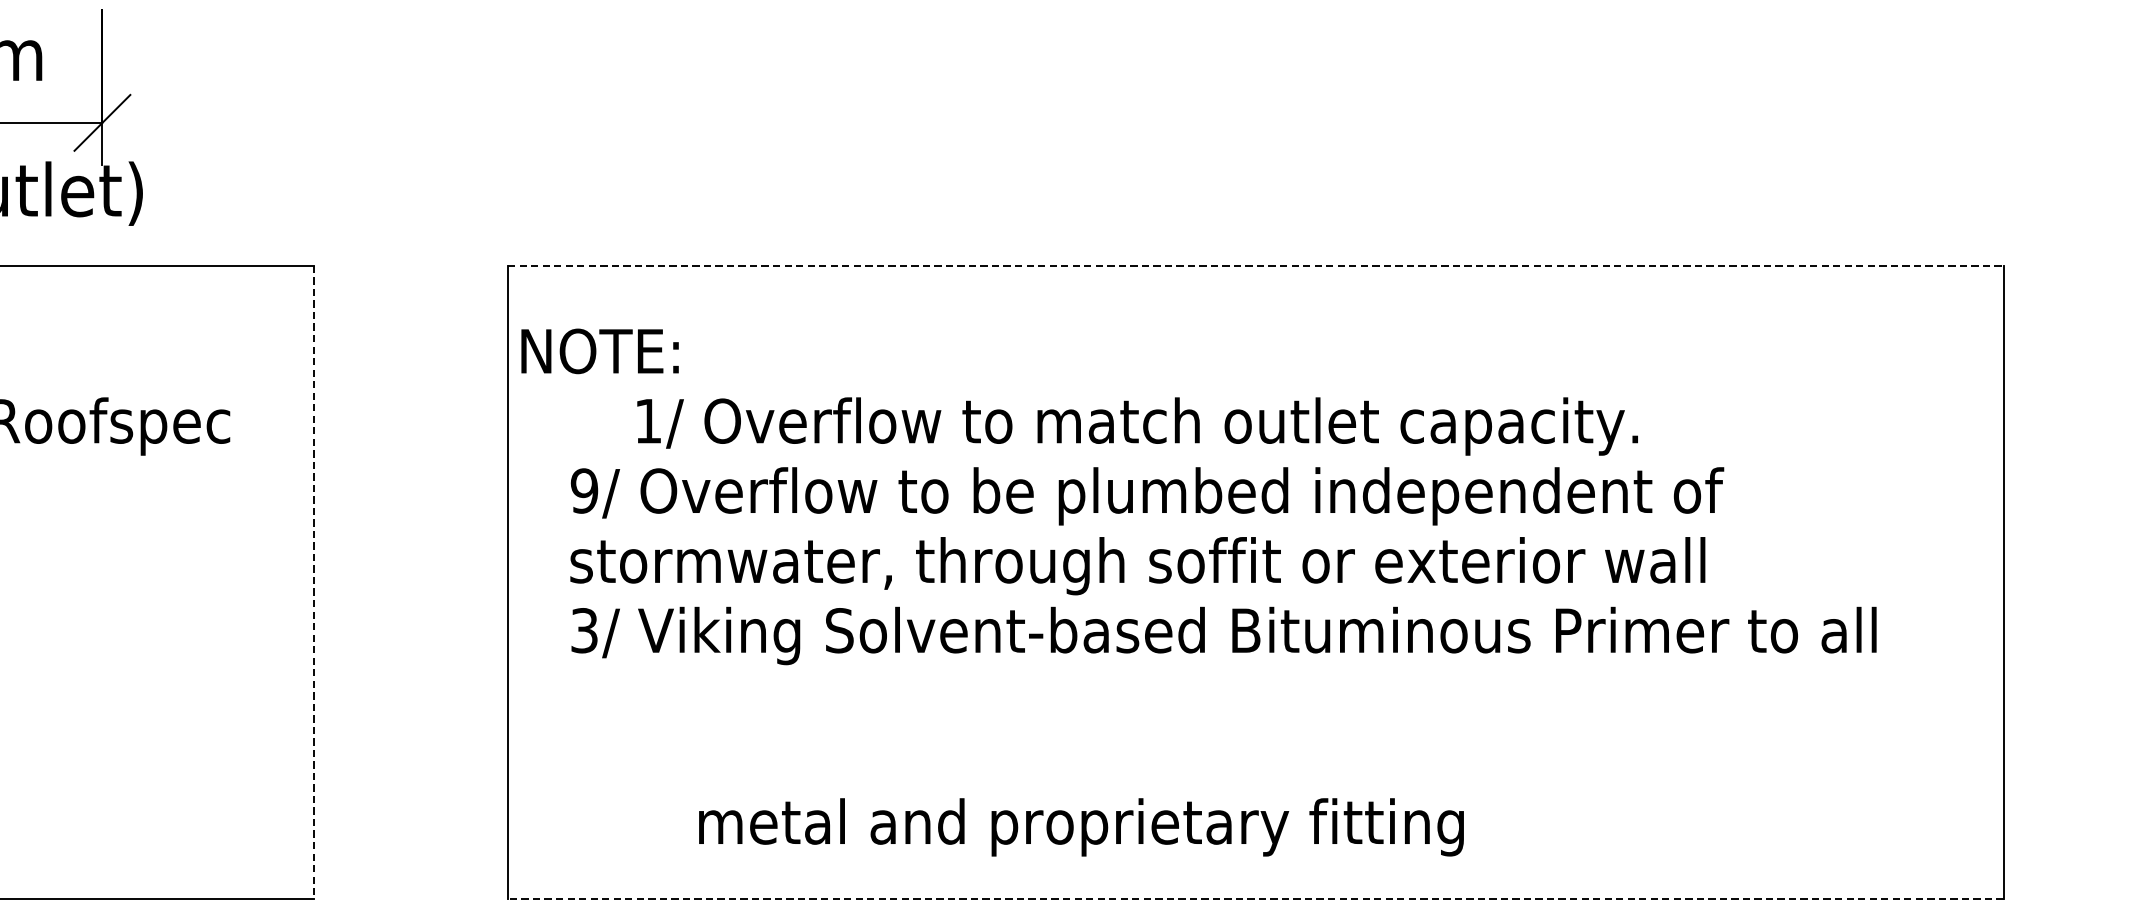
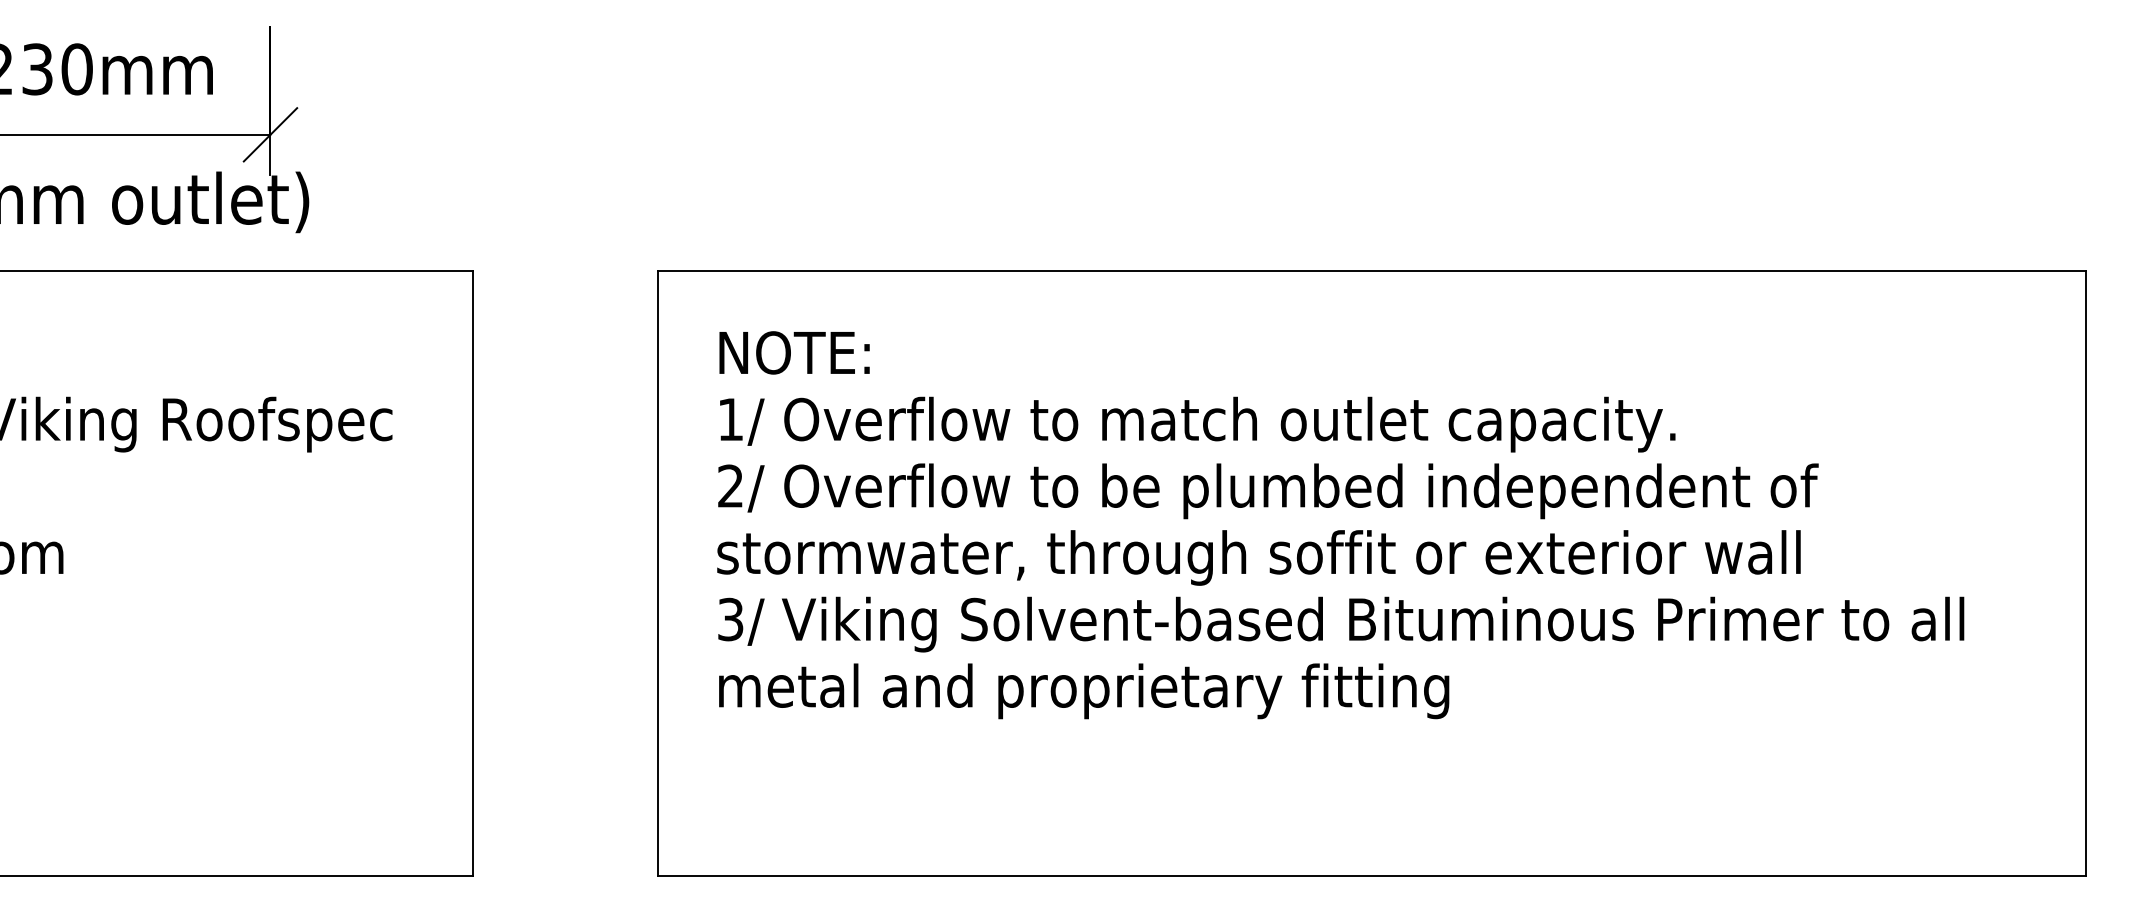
line: (1255, 266) -> (1371, 271), dashed -> solid
text: (599, 350) -> (794, 352), moved
text: (1137, 426) -> (1197, 424), moved
text: (584, 490) -> (730, 485), 9/ -> 2/
line: (314, 583) -> (472, 574), dashed -> solid
text: (1081, 827) -> (1084, 691), moved
line: (1255, 898) -> (1371, 875), dashed -> solid

